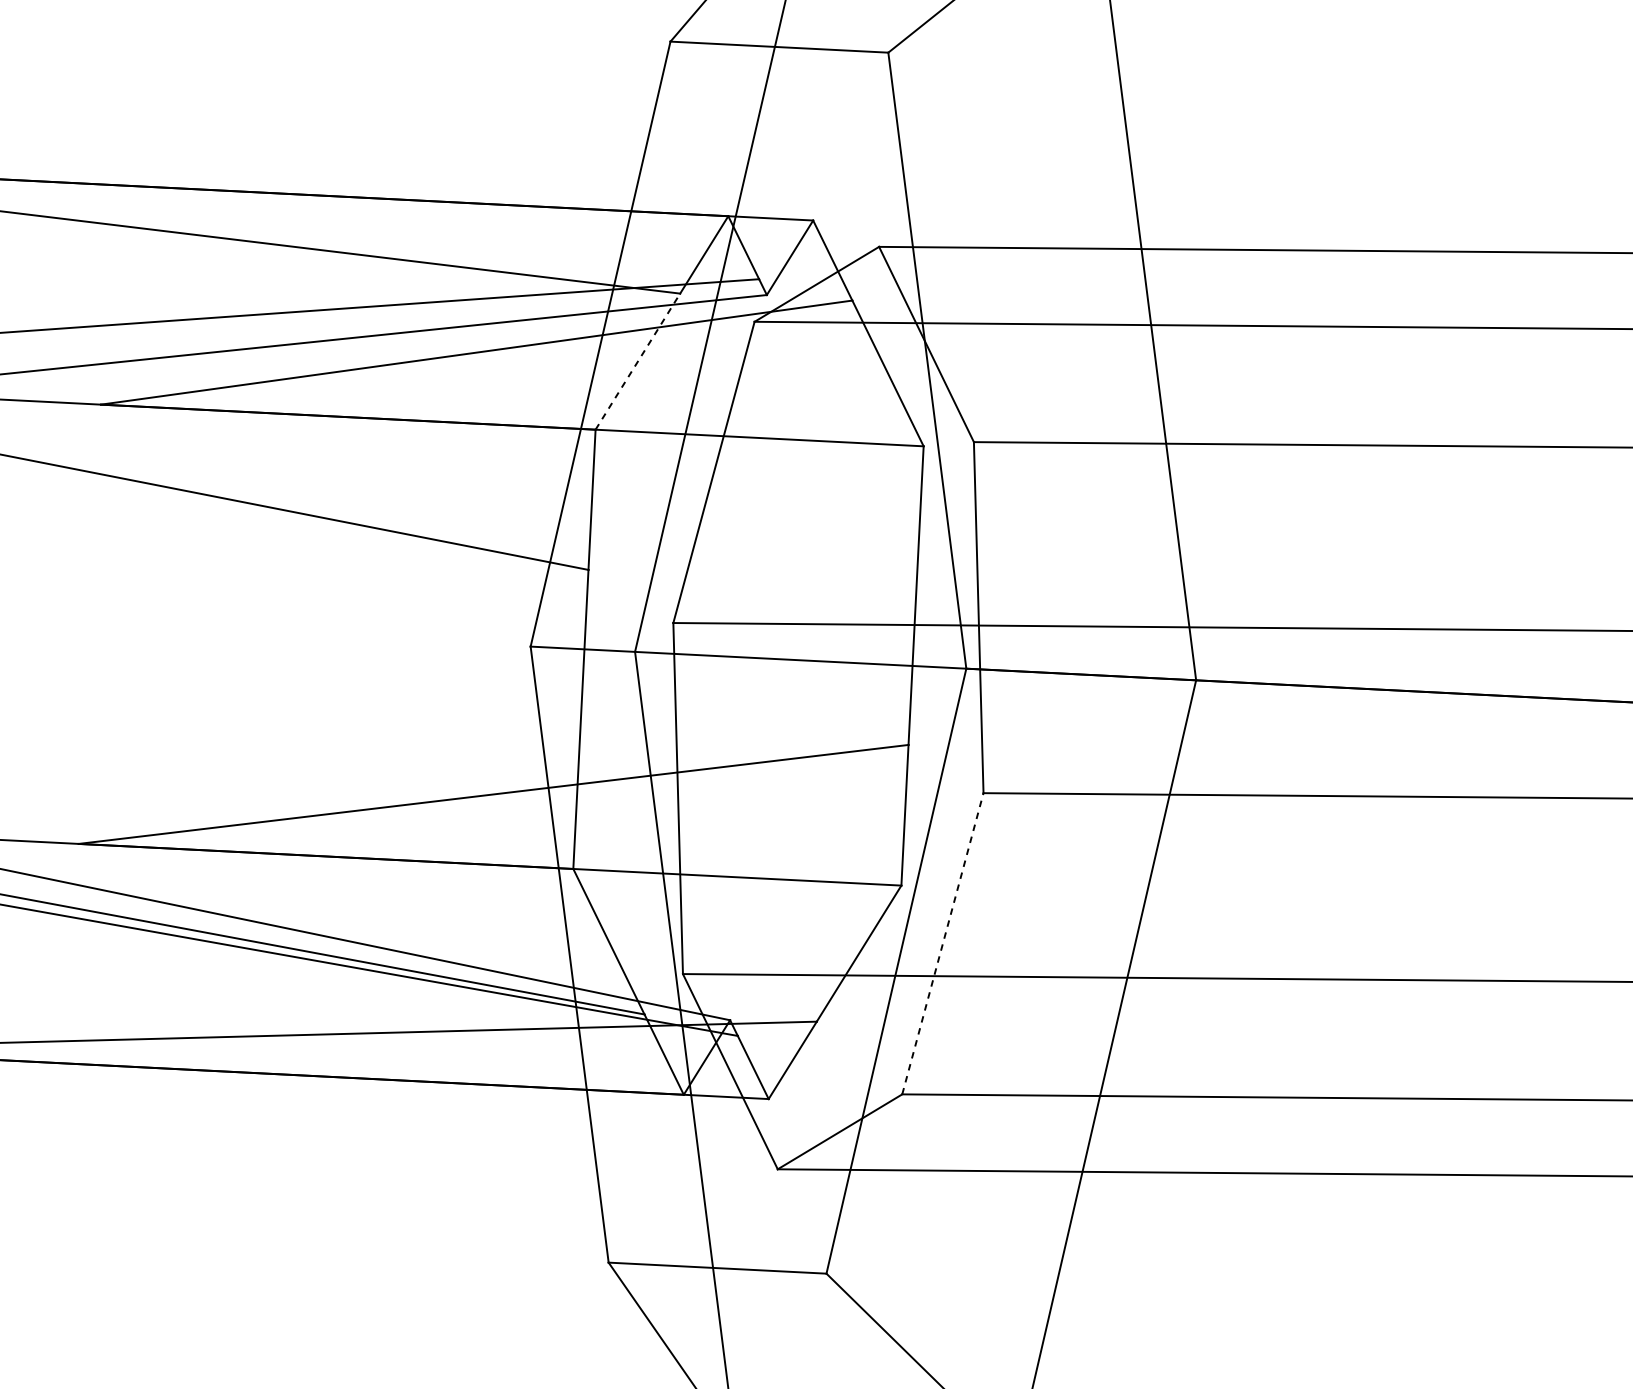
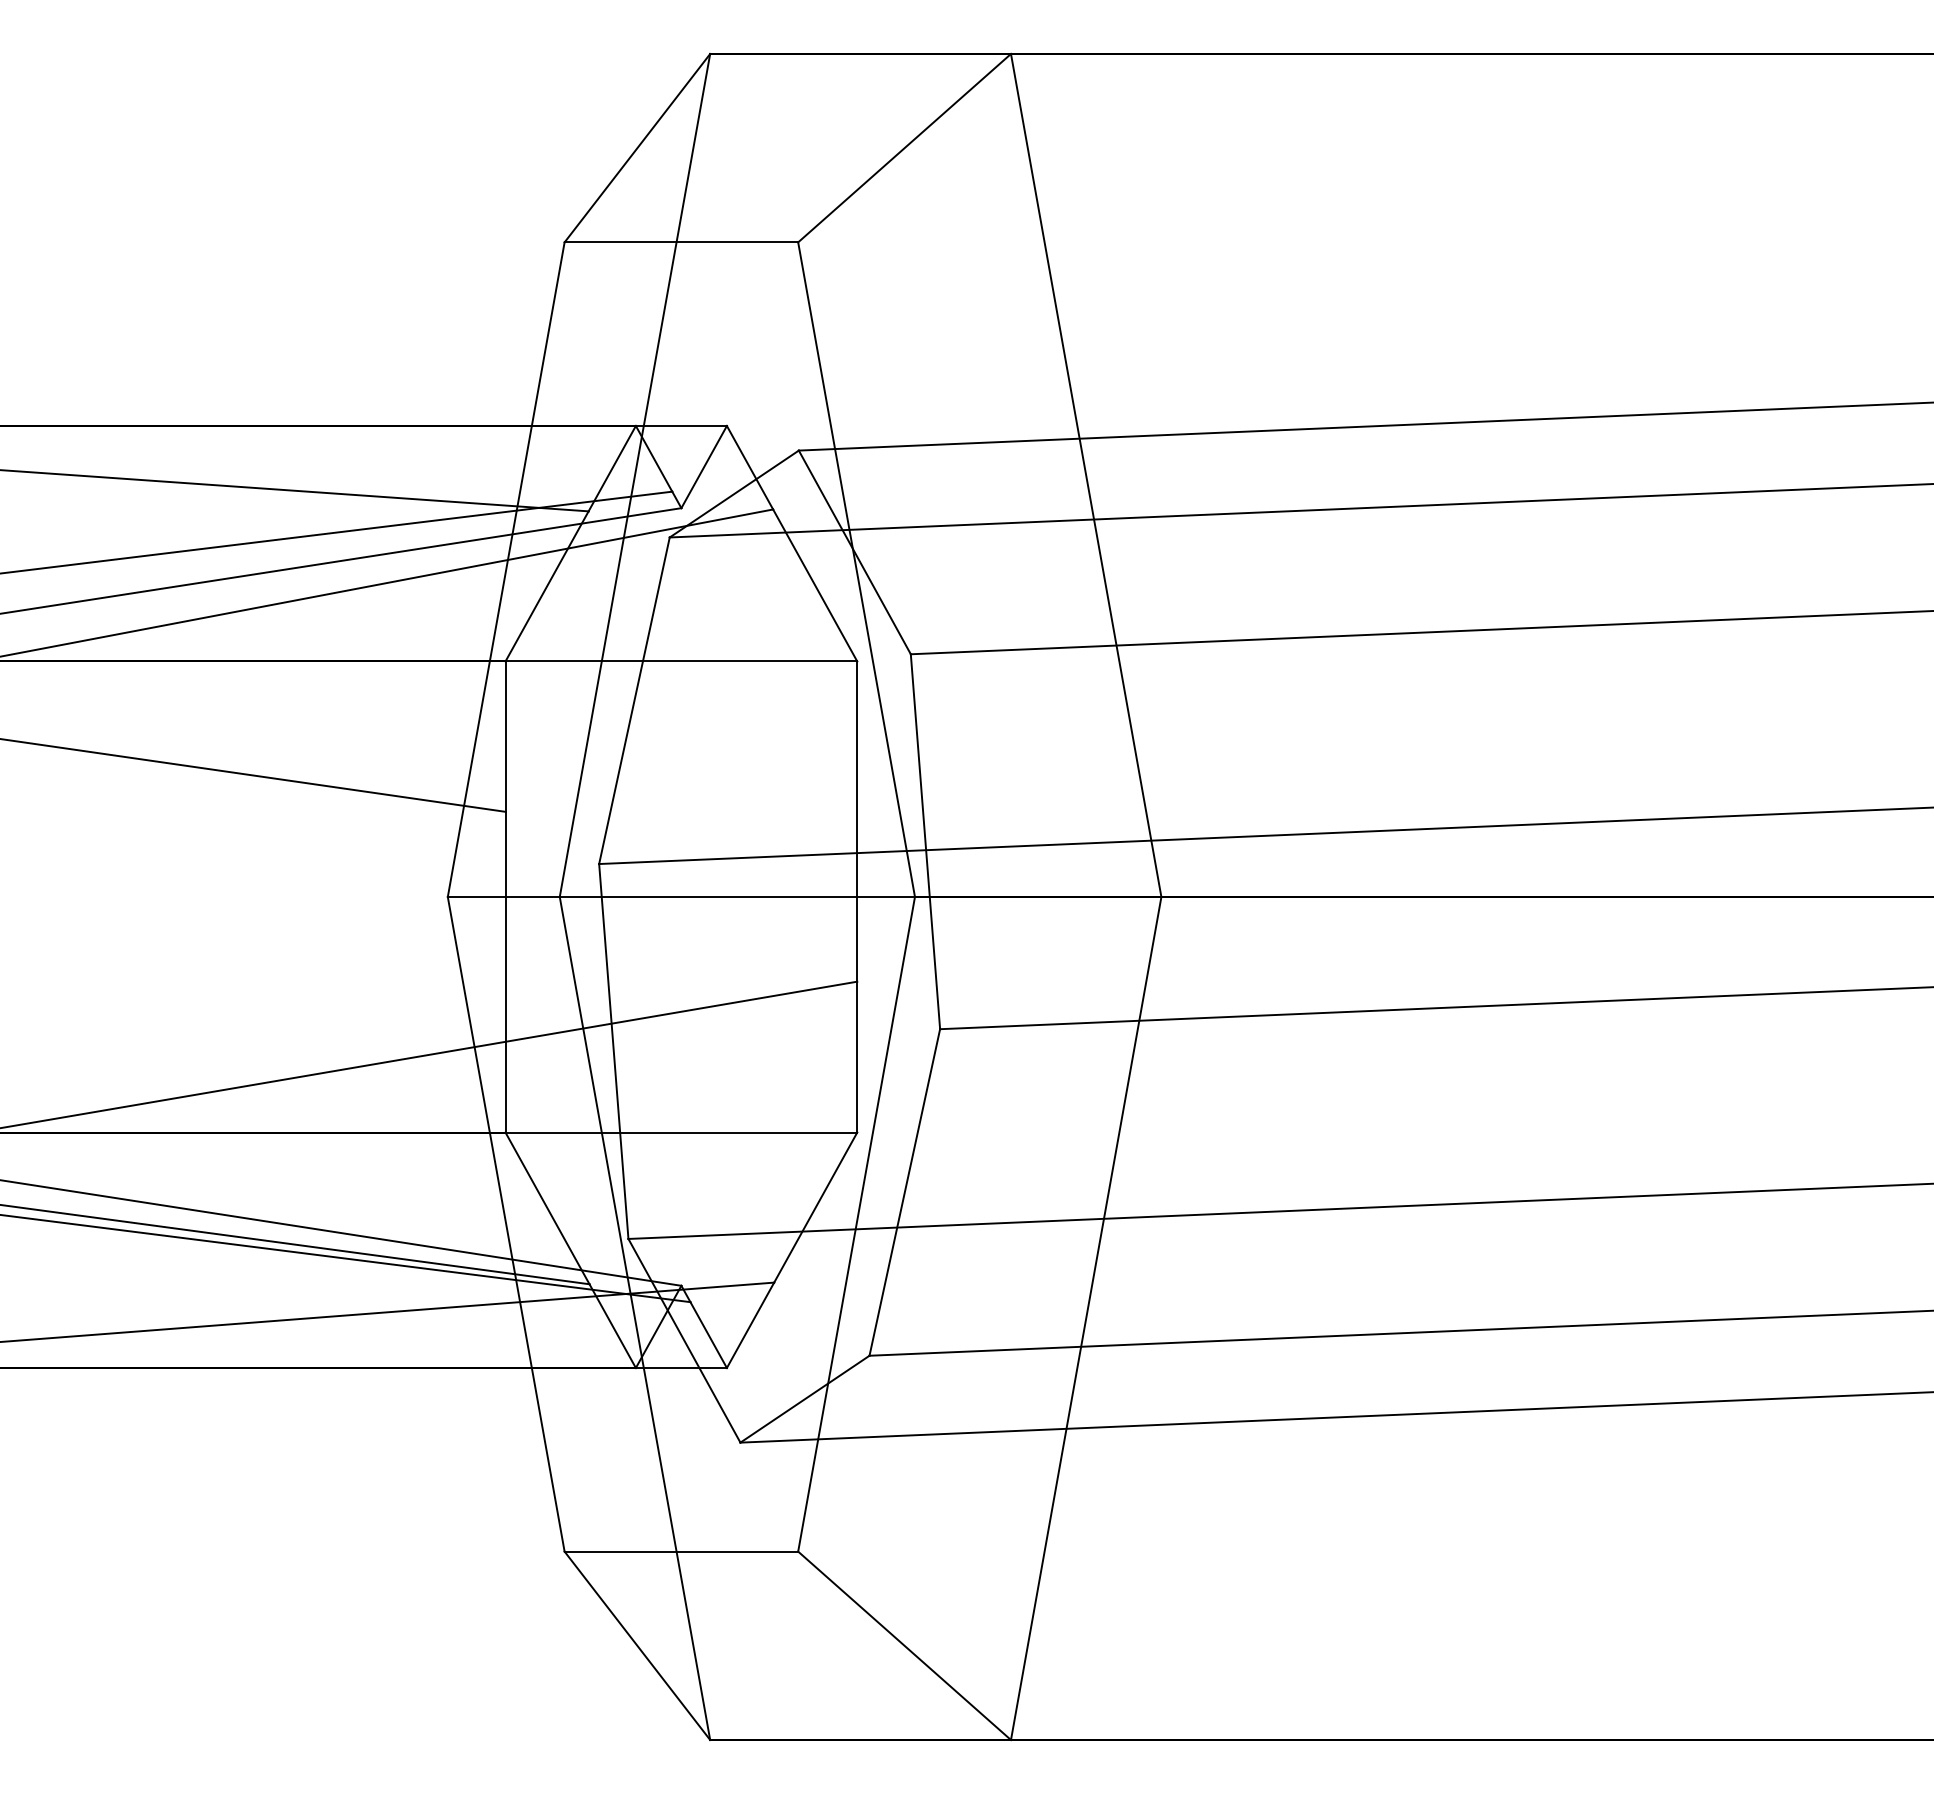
line: (638, 361) -> (547, 586), dashed -> solid
line: (942, 942) -> (904, 1191), dashed -> solid

